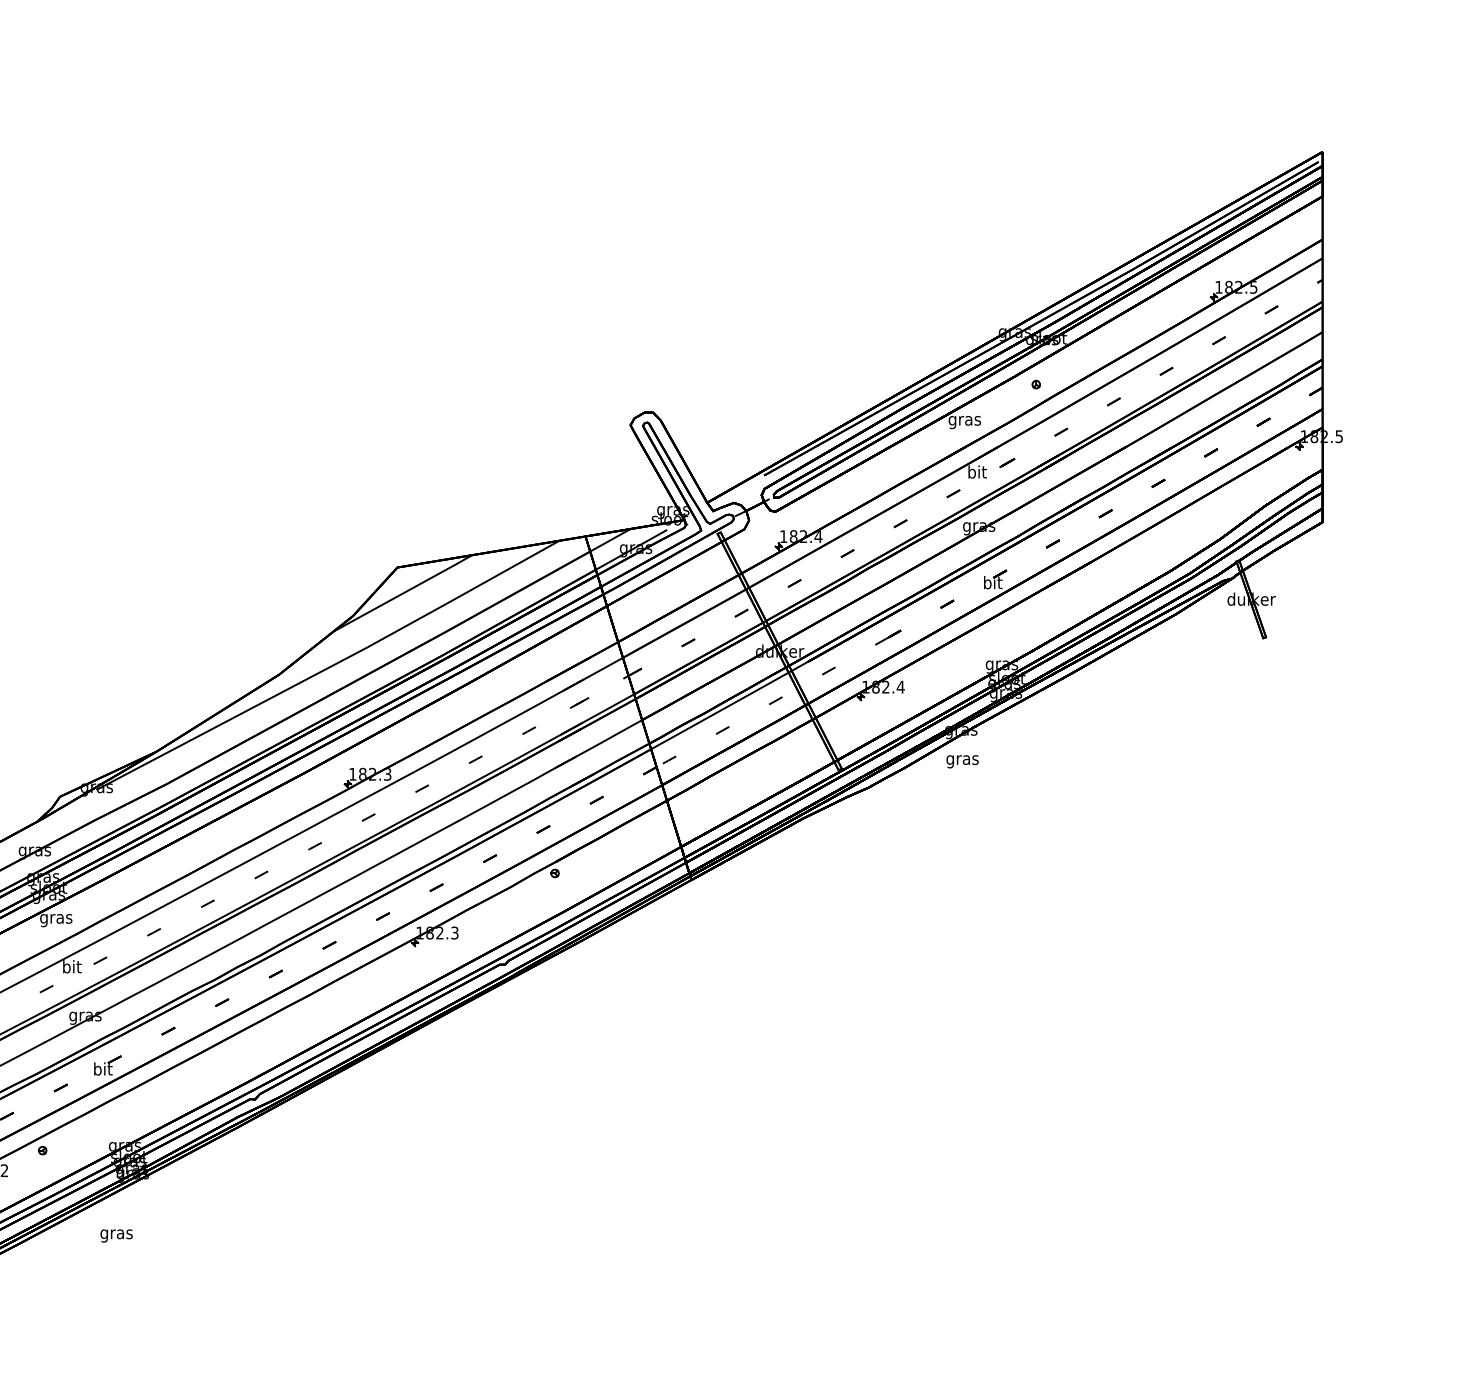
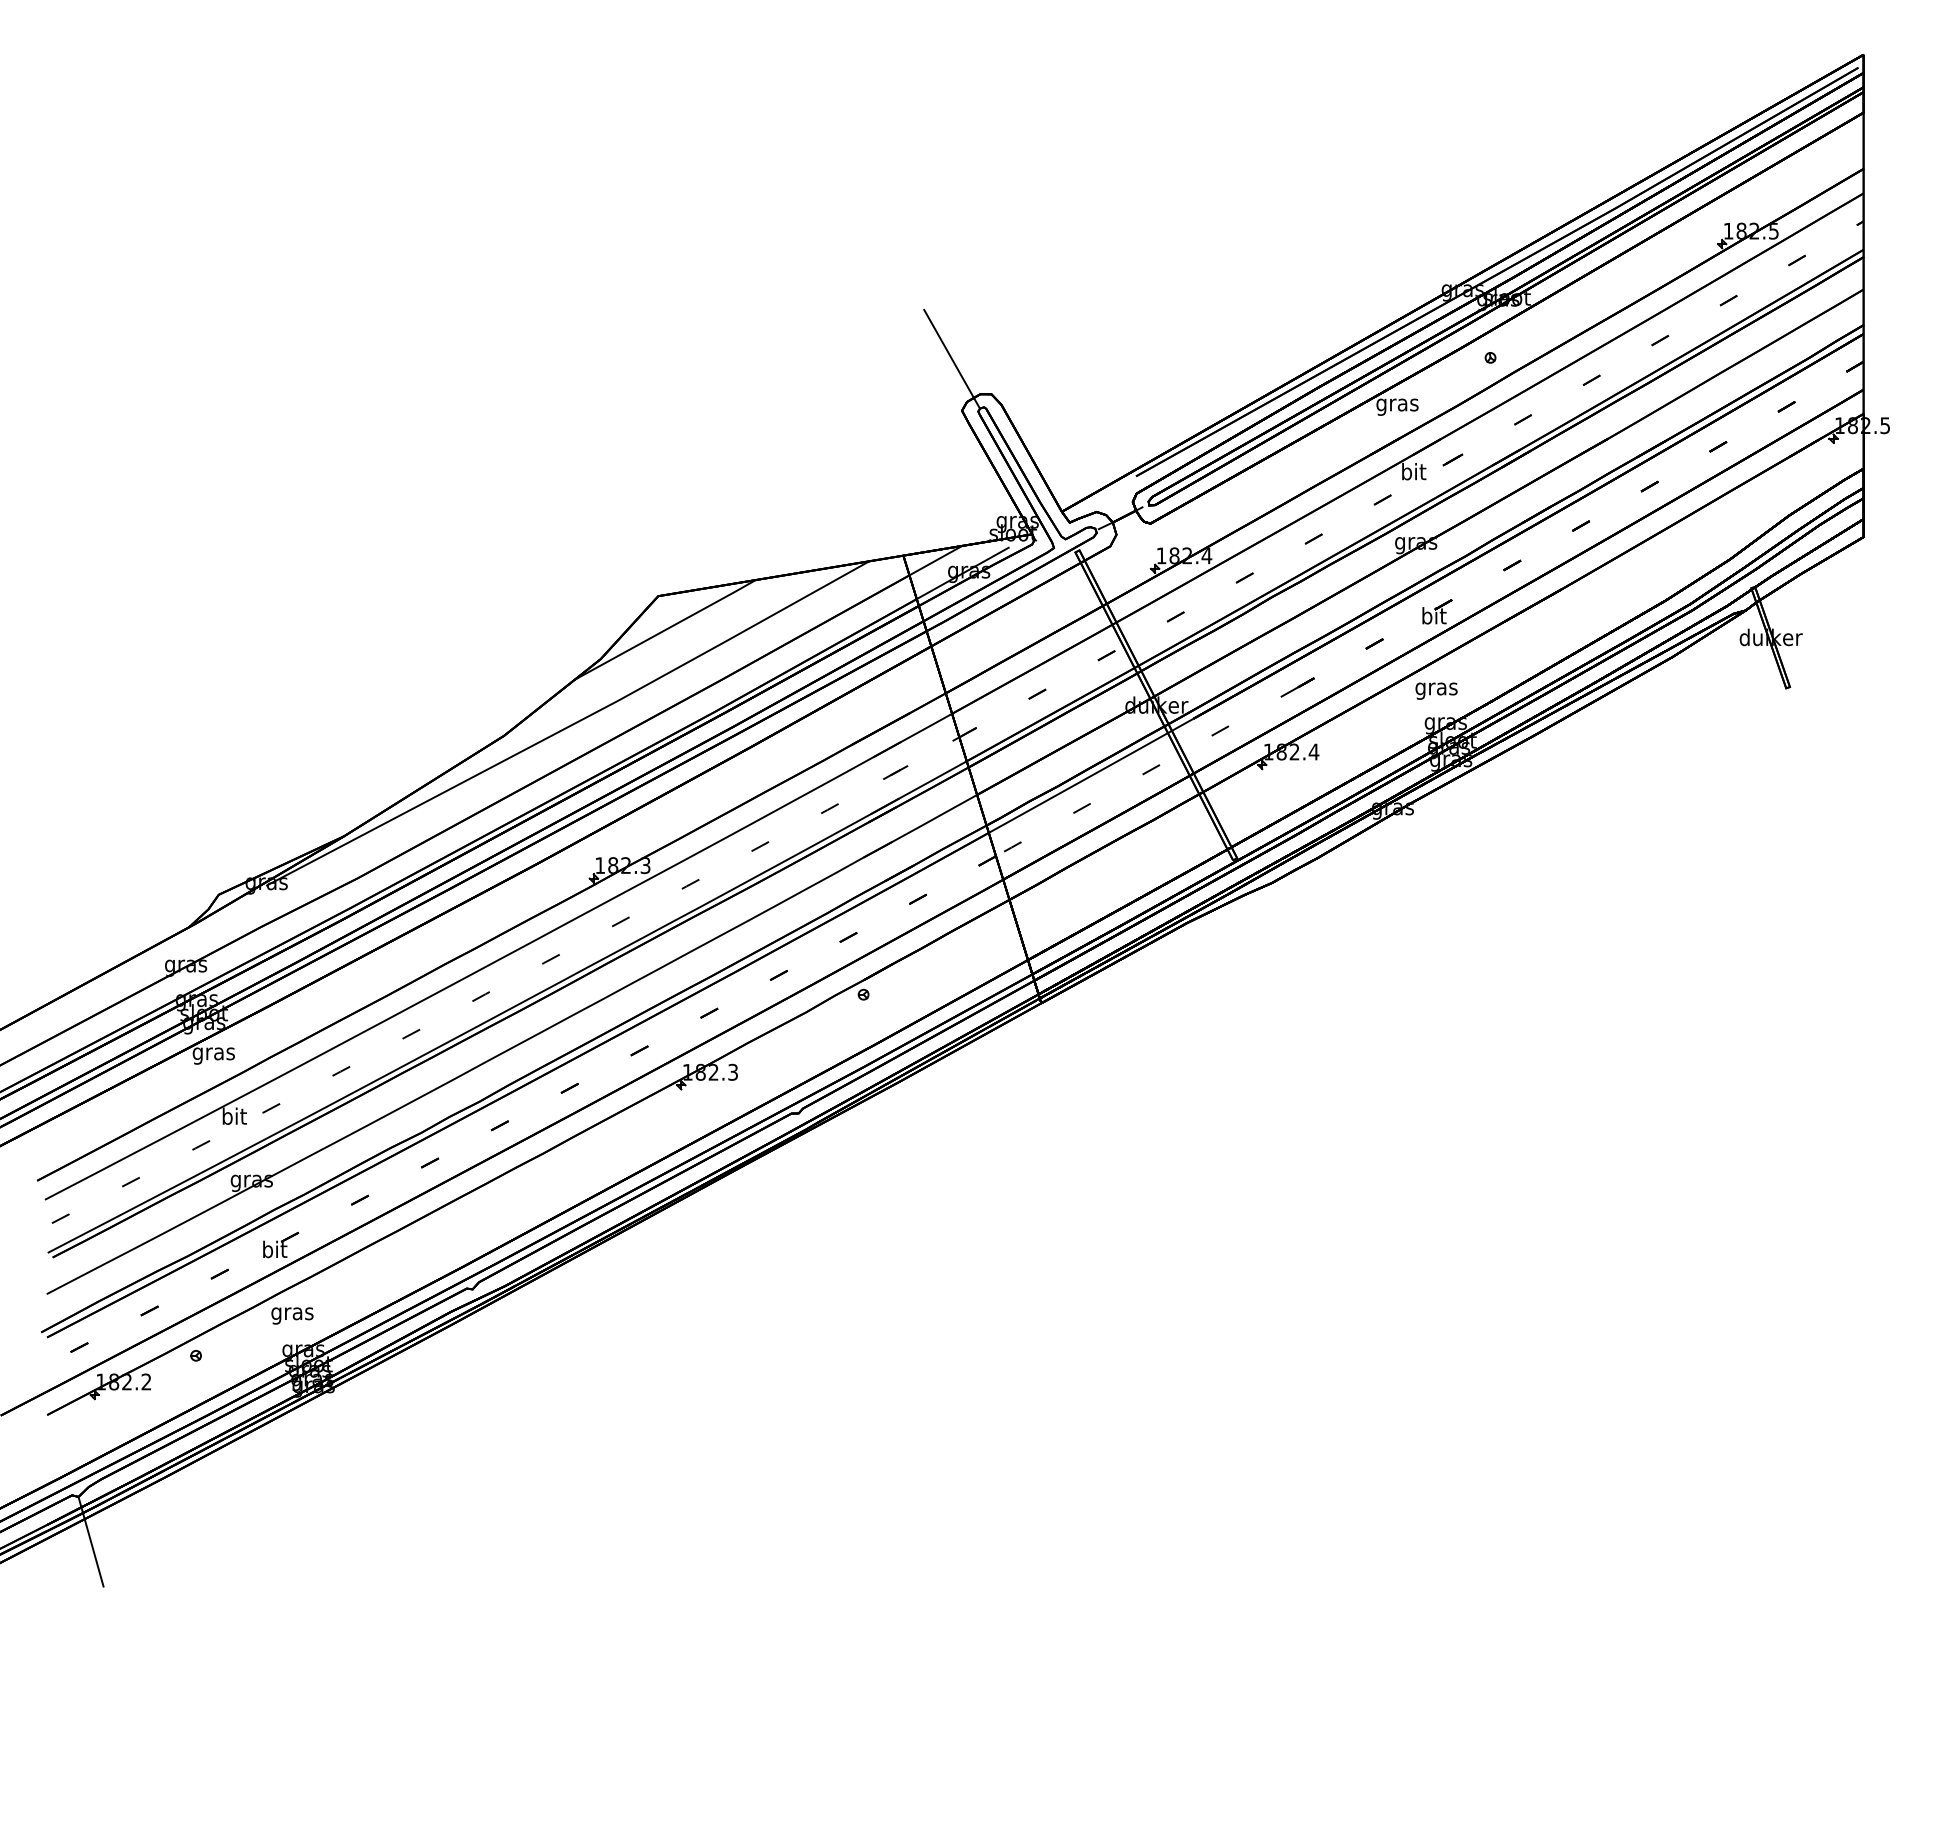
line: (622, 385) -> (951, 358), added
text: (962, 761) -> (1436, 690), moved
text: (116, 1235) -> (292, 1315), moved

